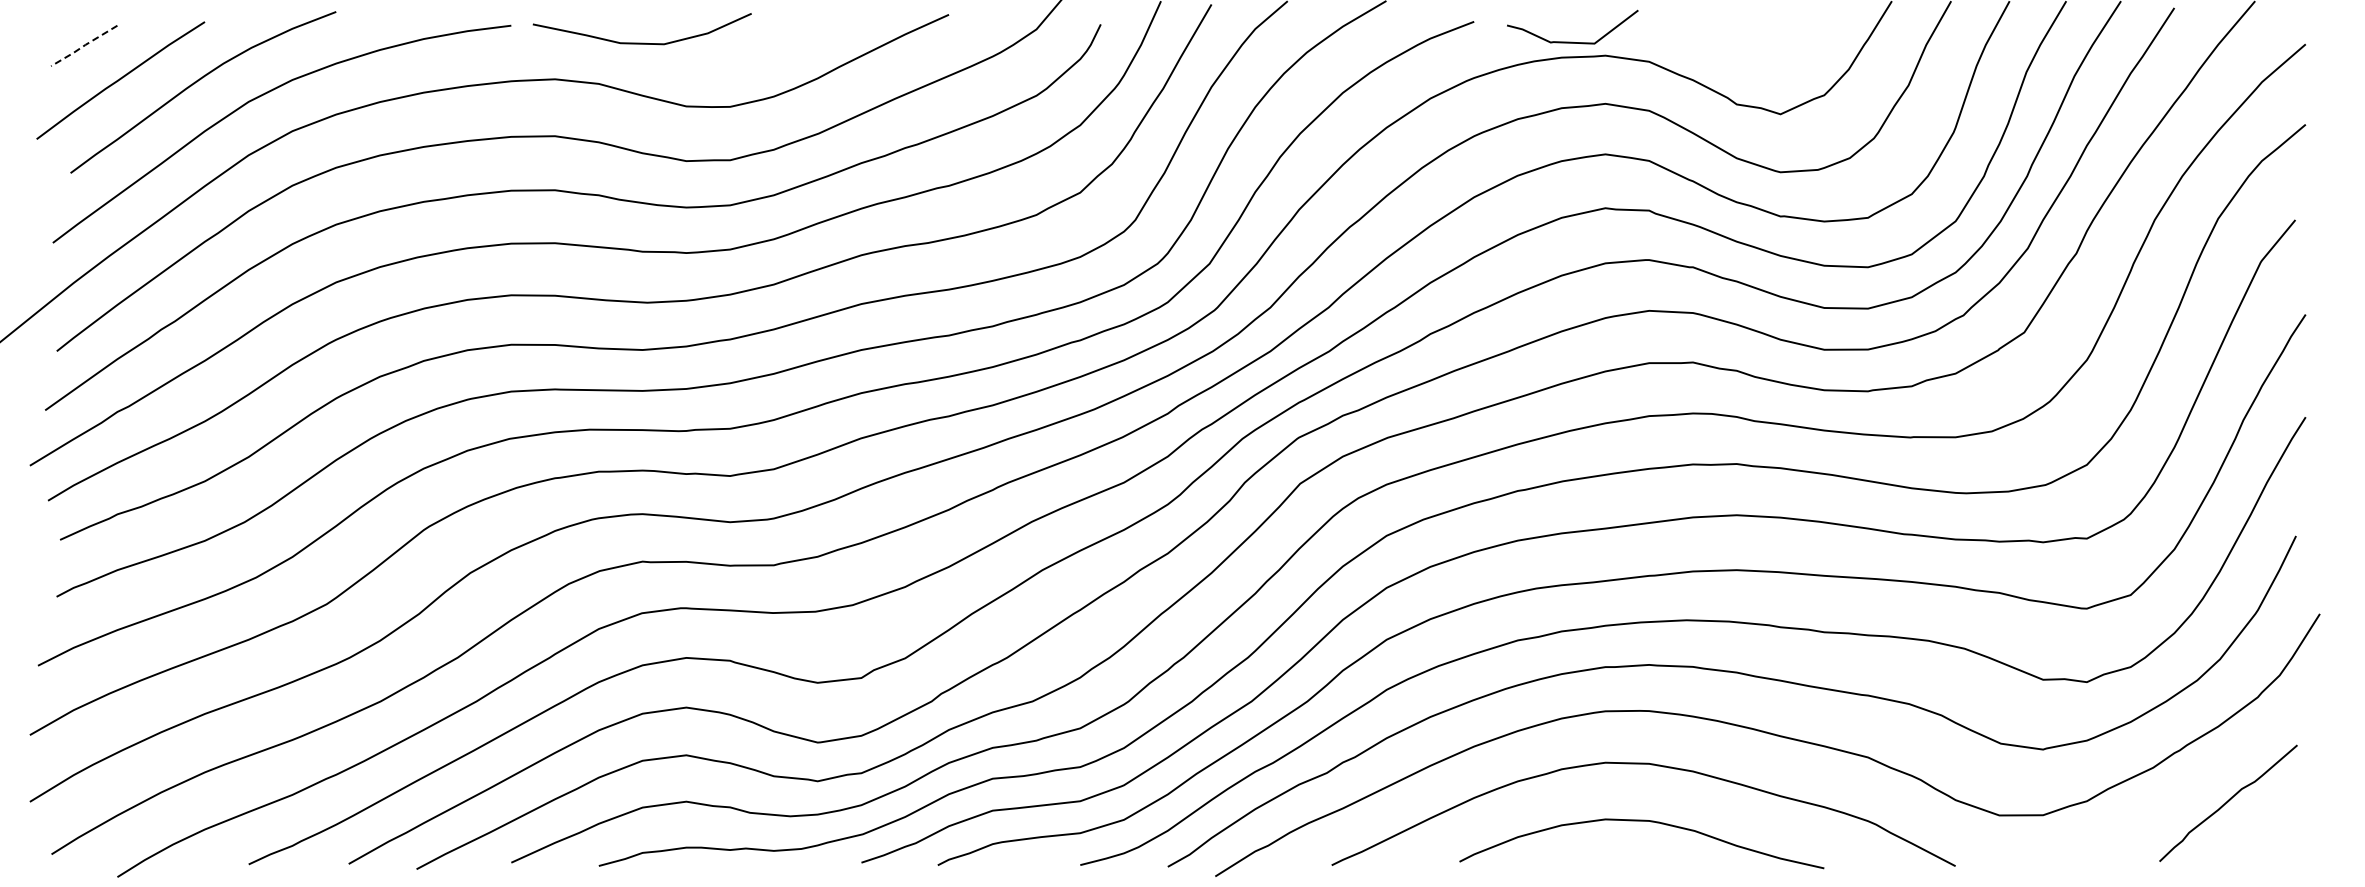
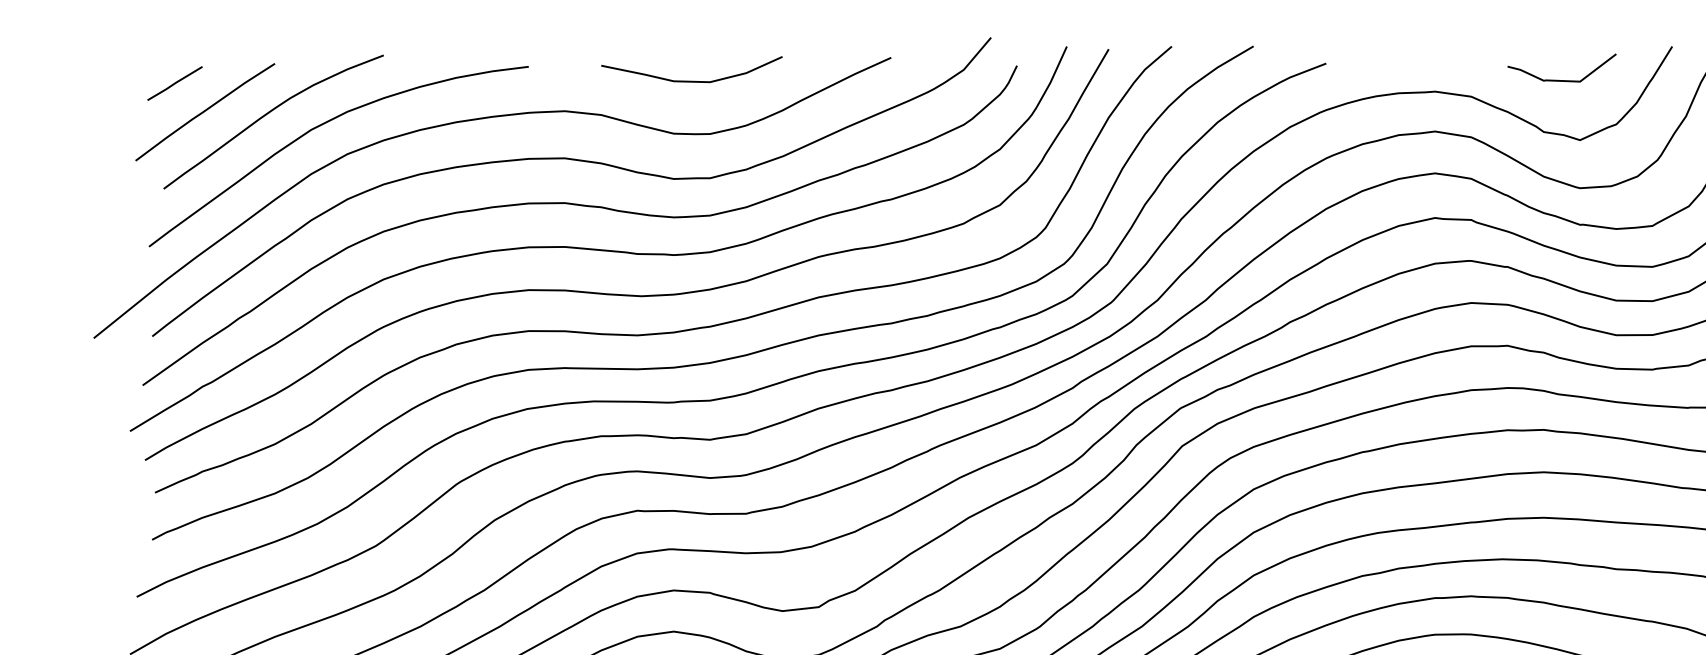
curve: (1572, 41) -> (1561, 79), moved
curve: (641, 42) -> (691, 80), moved
line: (83, 46) -> (174, 84), dashed -> solid

